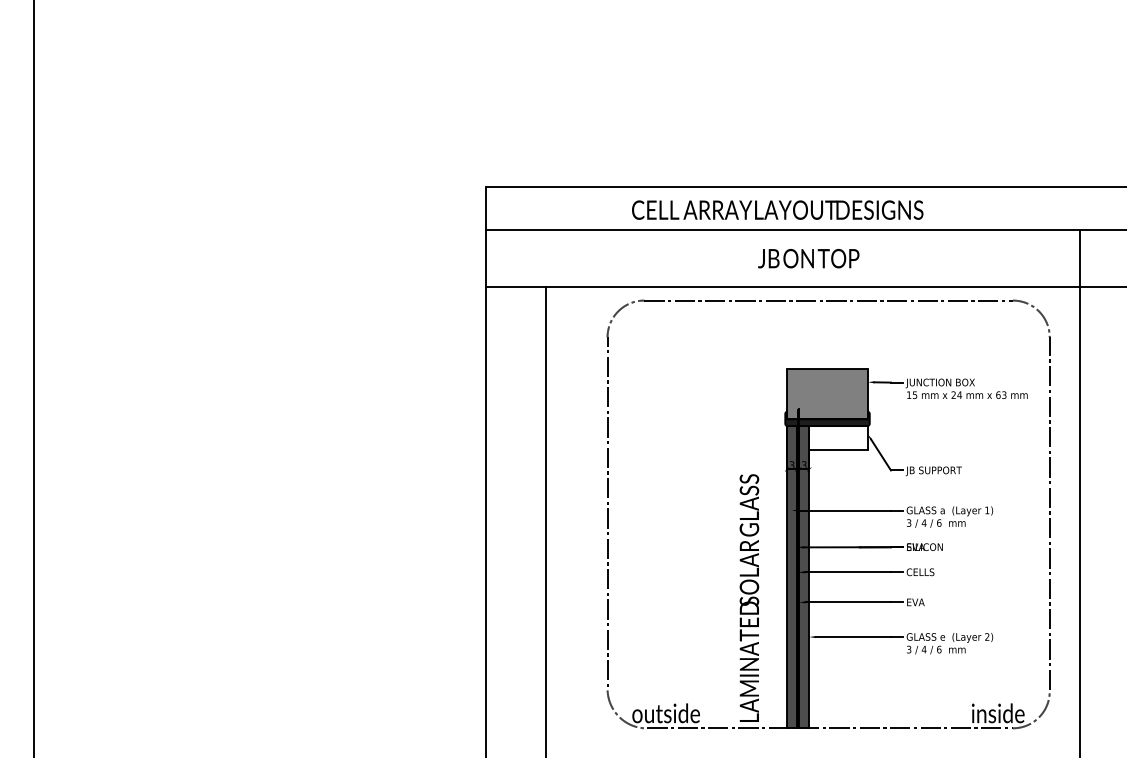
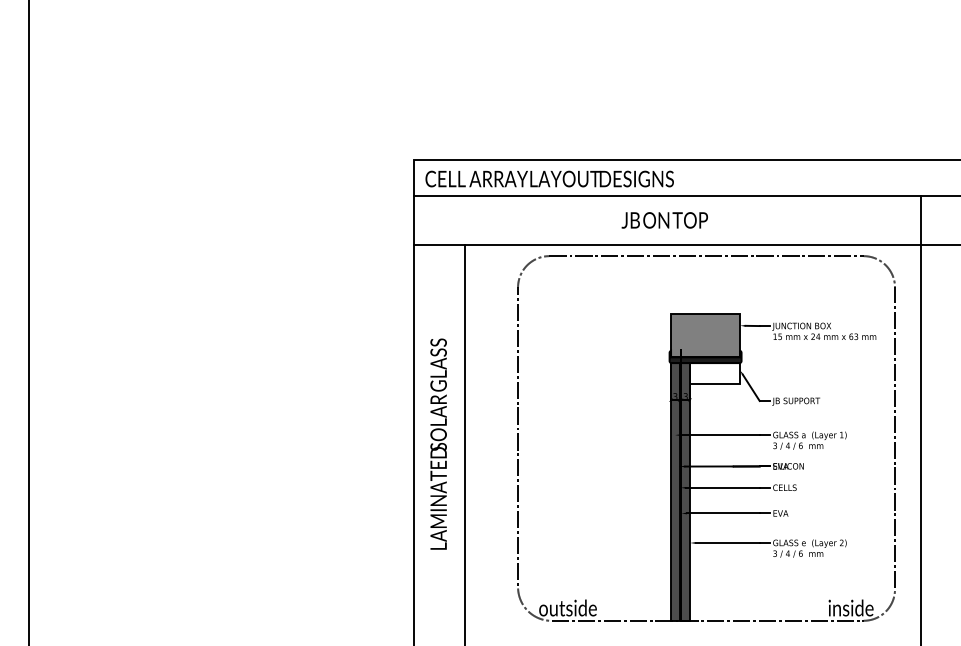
text: (777, 209) -> (549, 178), moved
text: (808, 258) -> (664, 220), moved
text: (749, 597) -> (438, 443), moved

